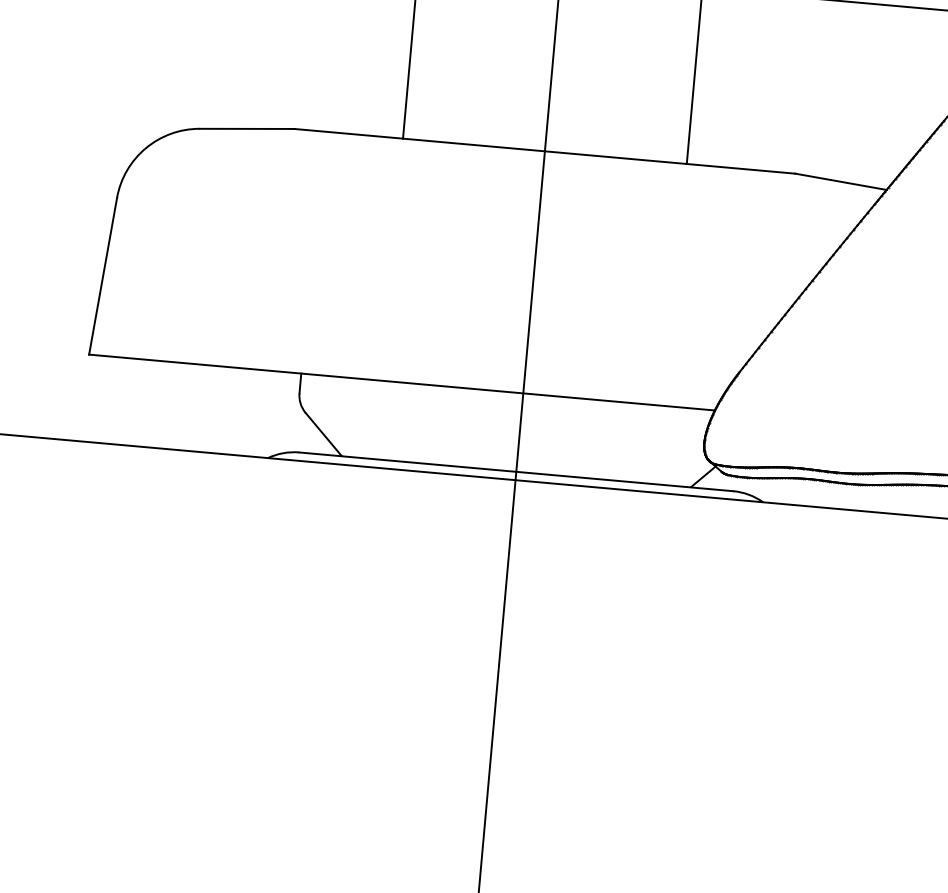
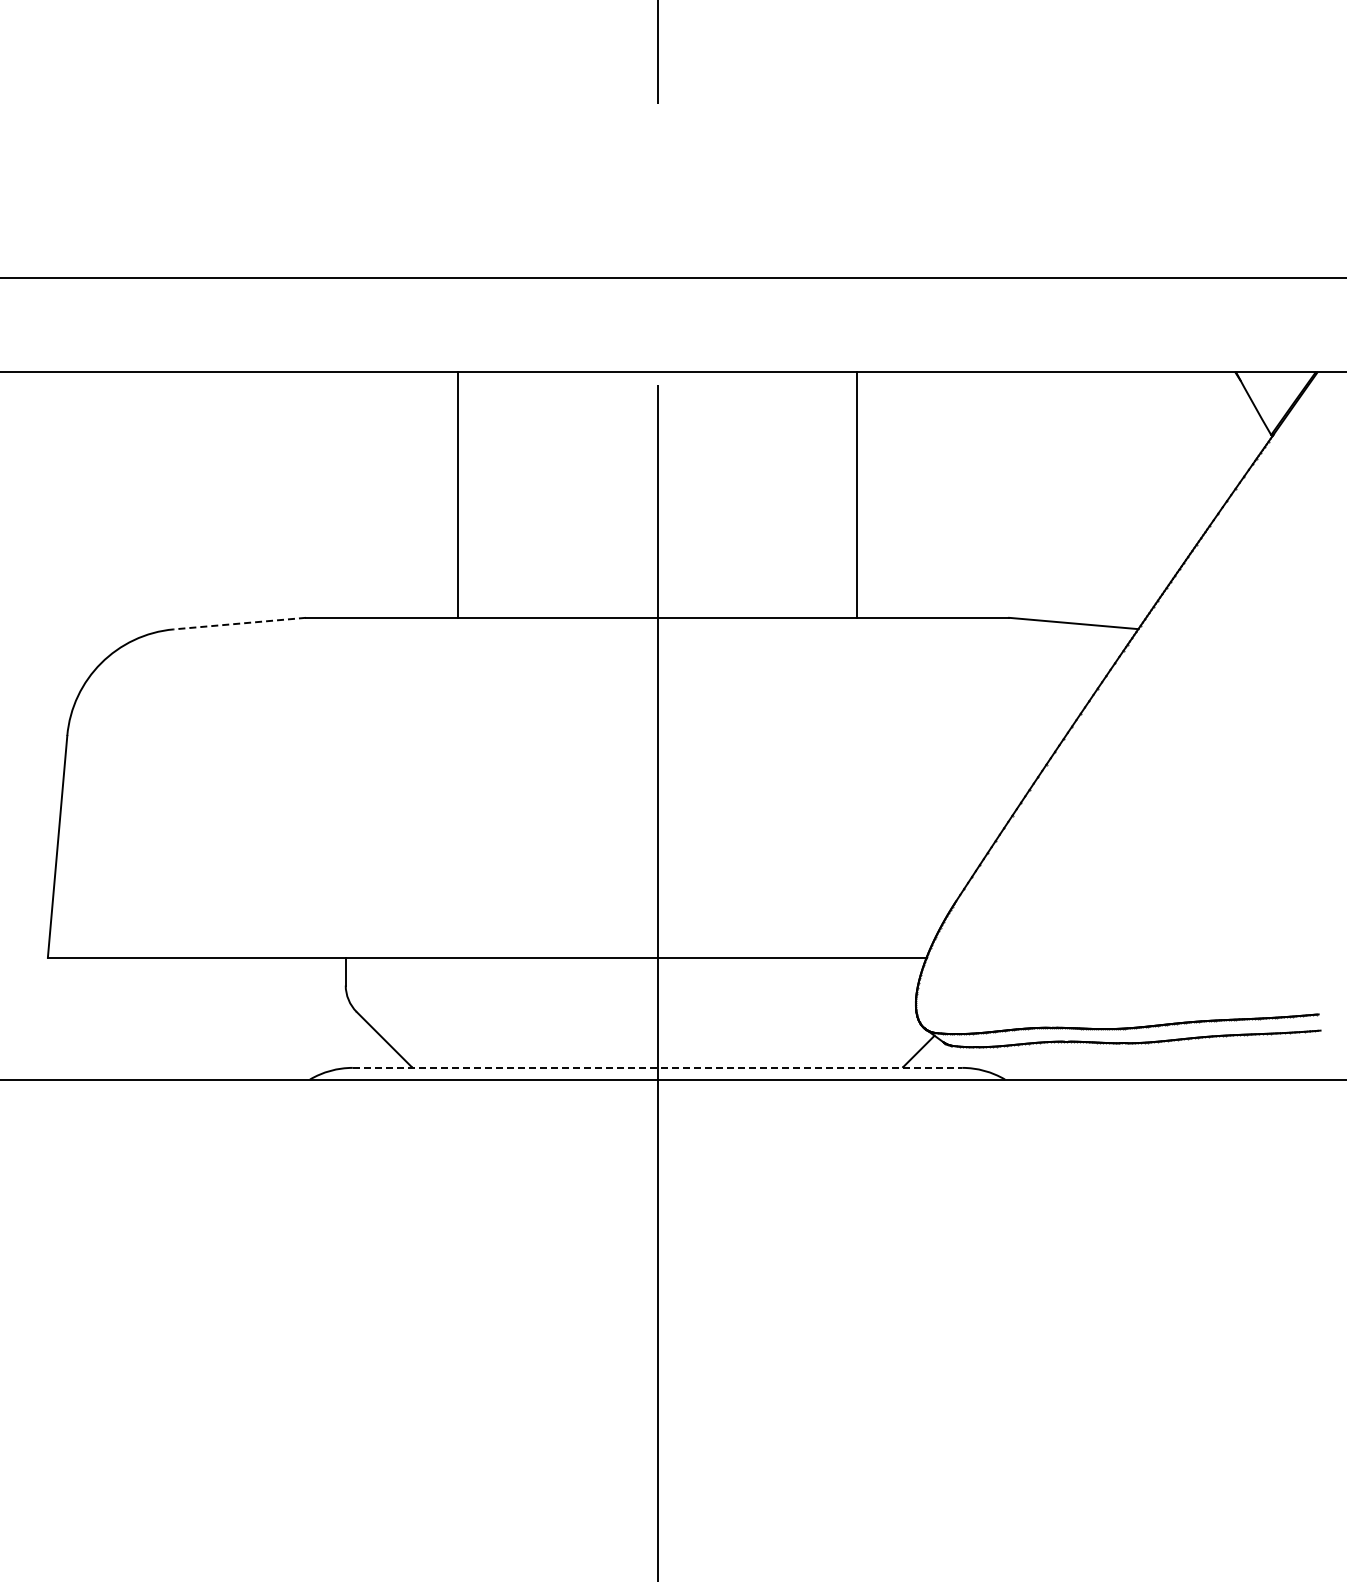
line: (246, 128) -> (239, 623), solid -> dashed
line: (516, 471) -> (657, 1067), solid -> dashed

